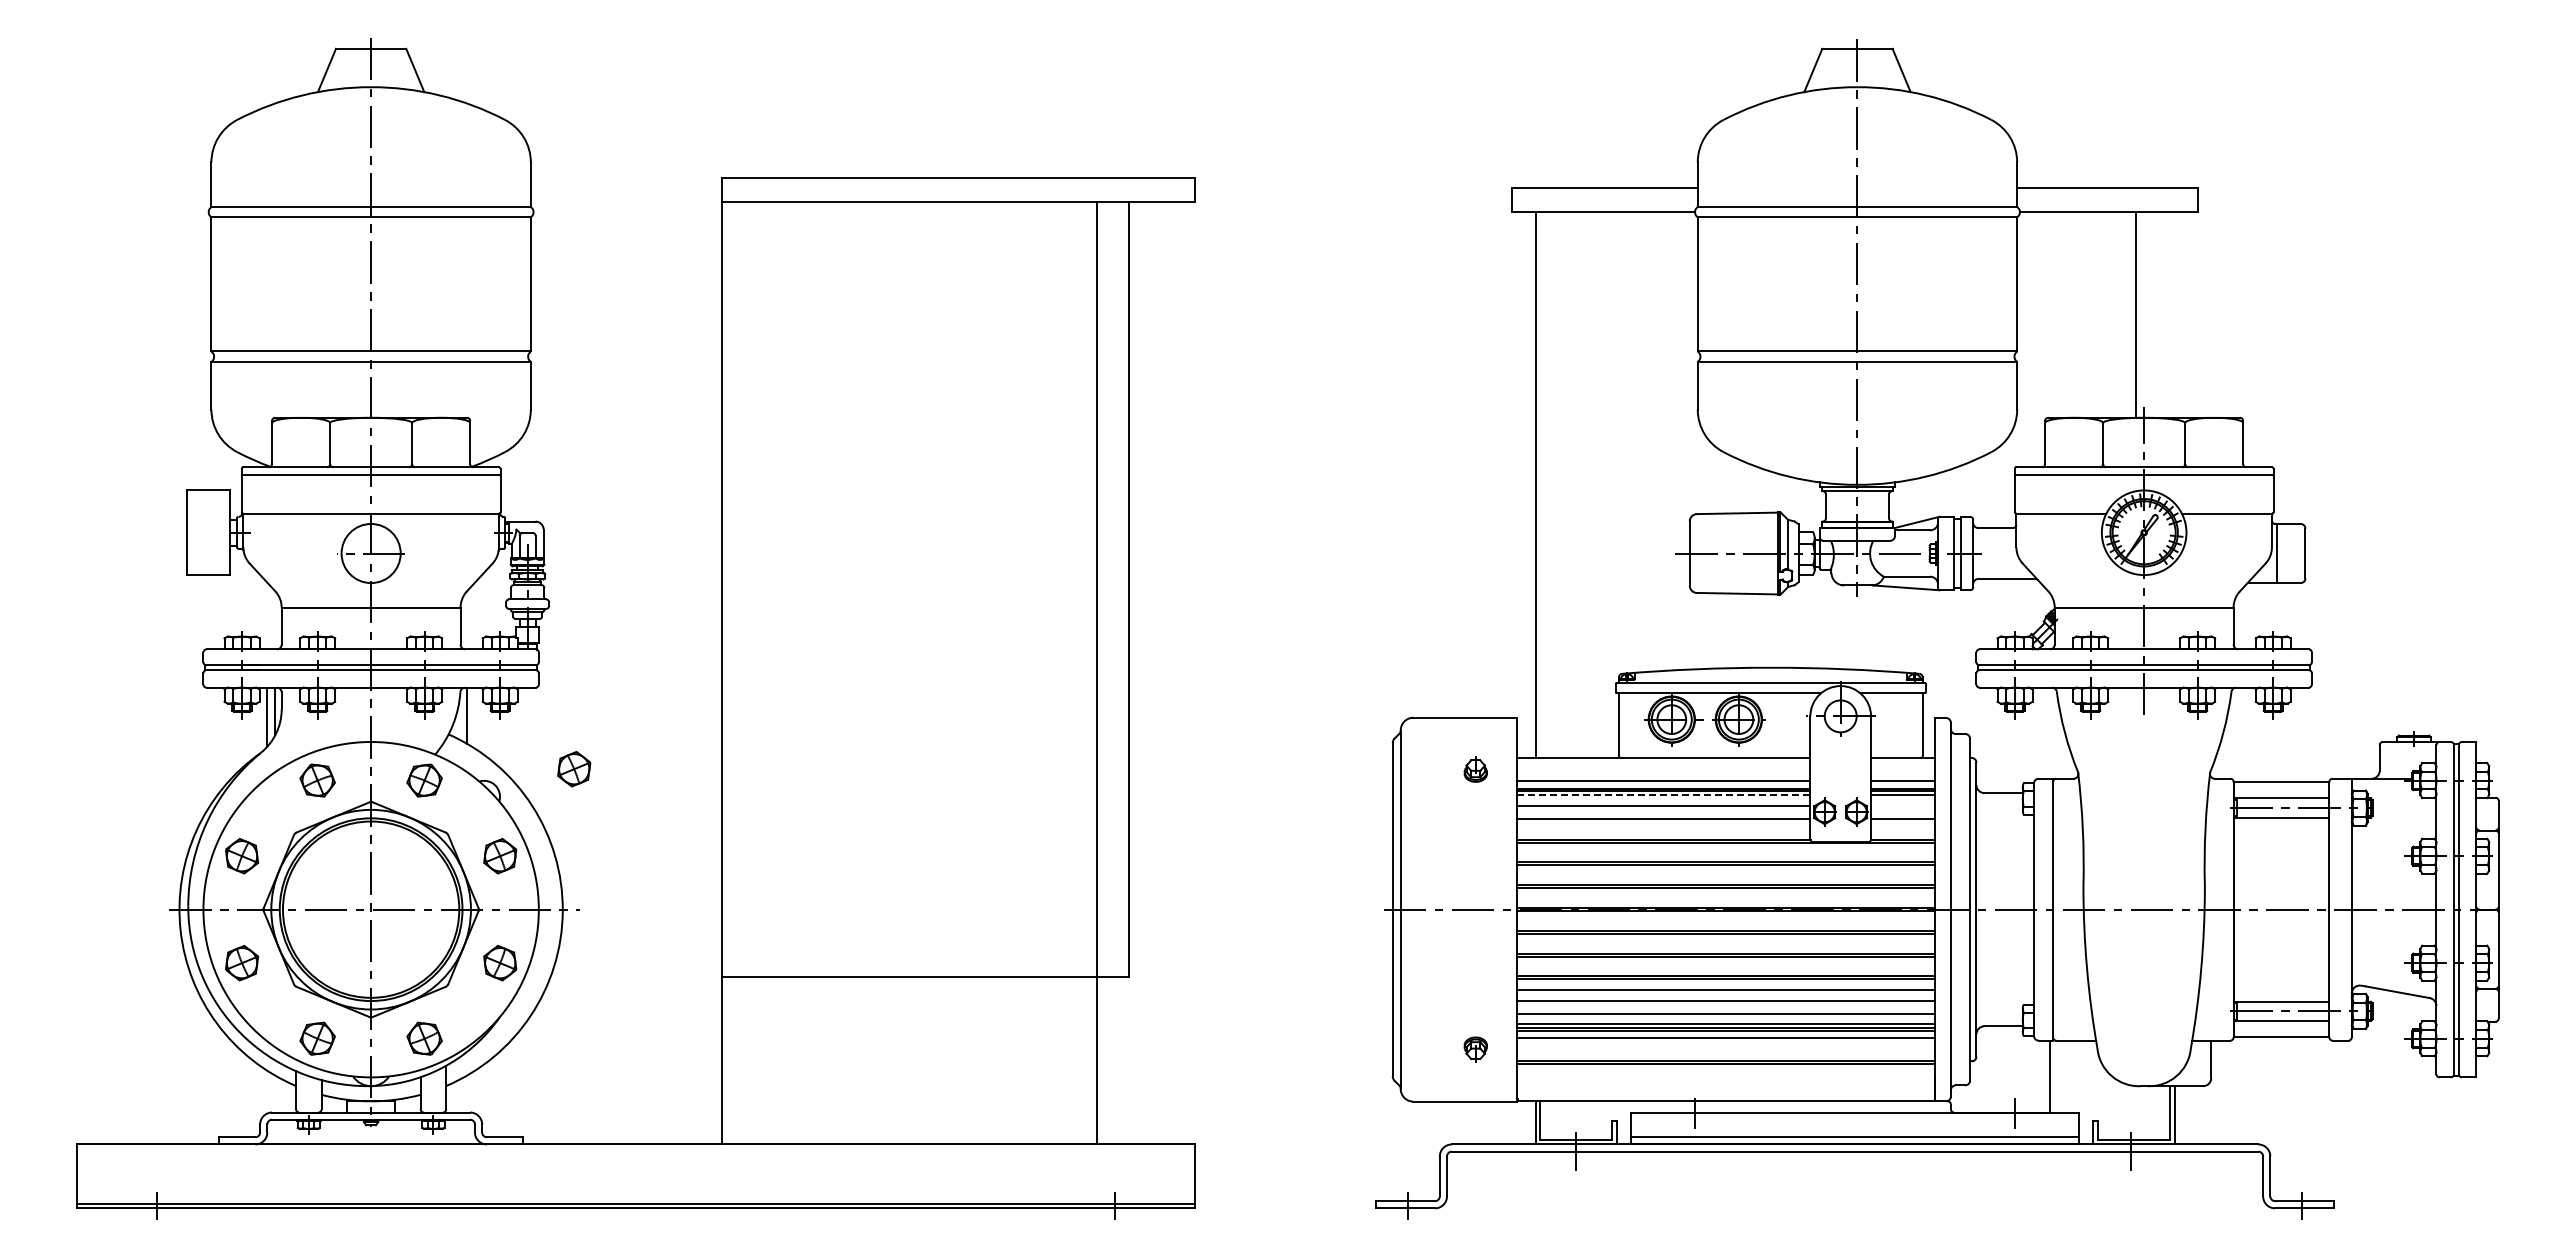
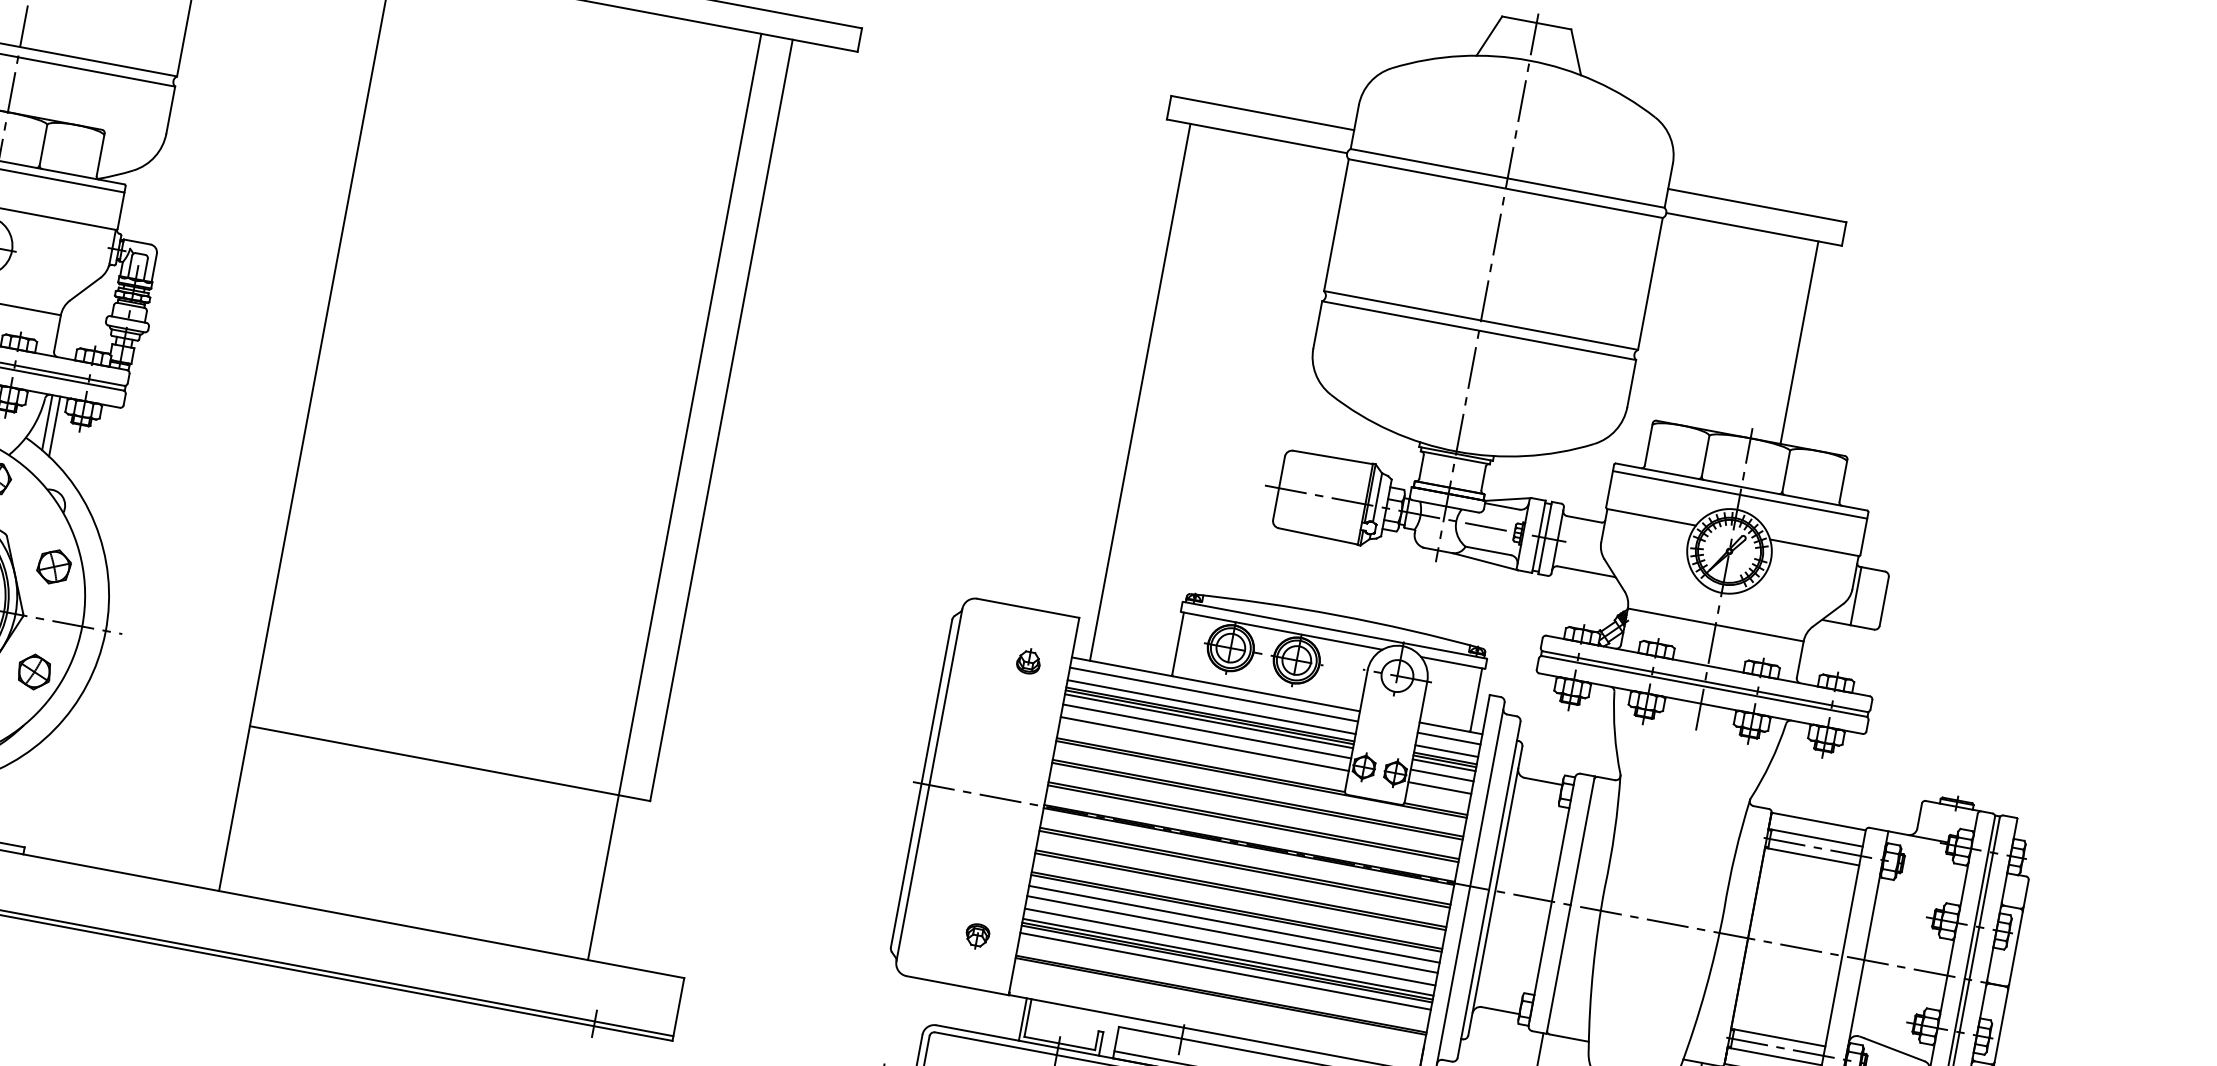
line: (2135, 314) -> (1799, 342), moved
line: (474, 717) -> (54, 425), added
line: (1663, 768) -> (1213, 694), added
line: (1902, 768) -> (1448, 738), added
part: (574, 769) -> (143, 495), removed
line: (1663, 795) -> (1208, 721), dashed -> solid
line: (1902, 805) -> (1441, 775), added

